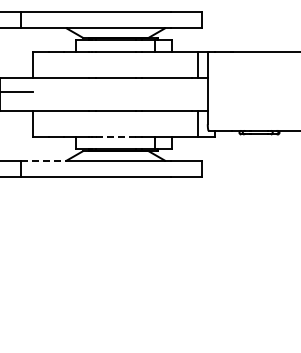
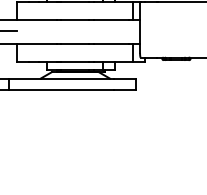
line: (115, 137) -> (75, 62), dashed -> solid
line: (43, 160) -> (24, 78), dashed -> solid

